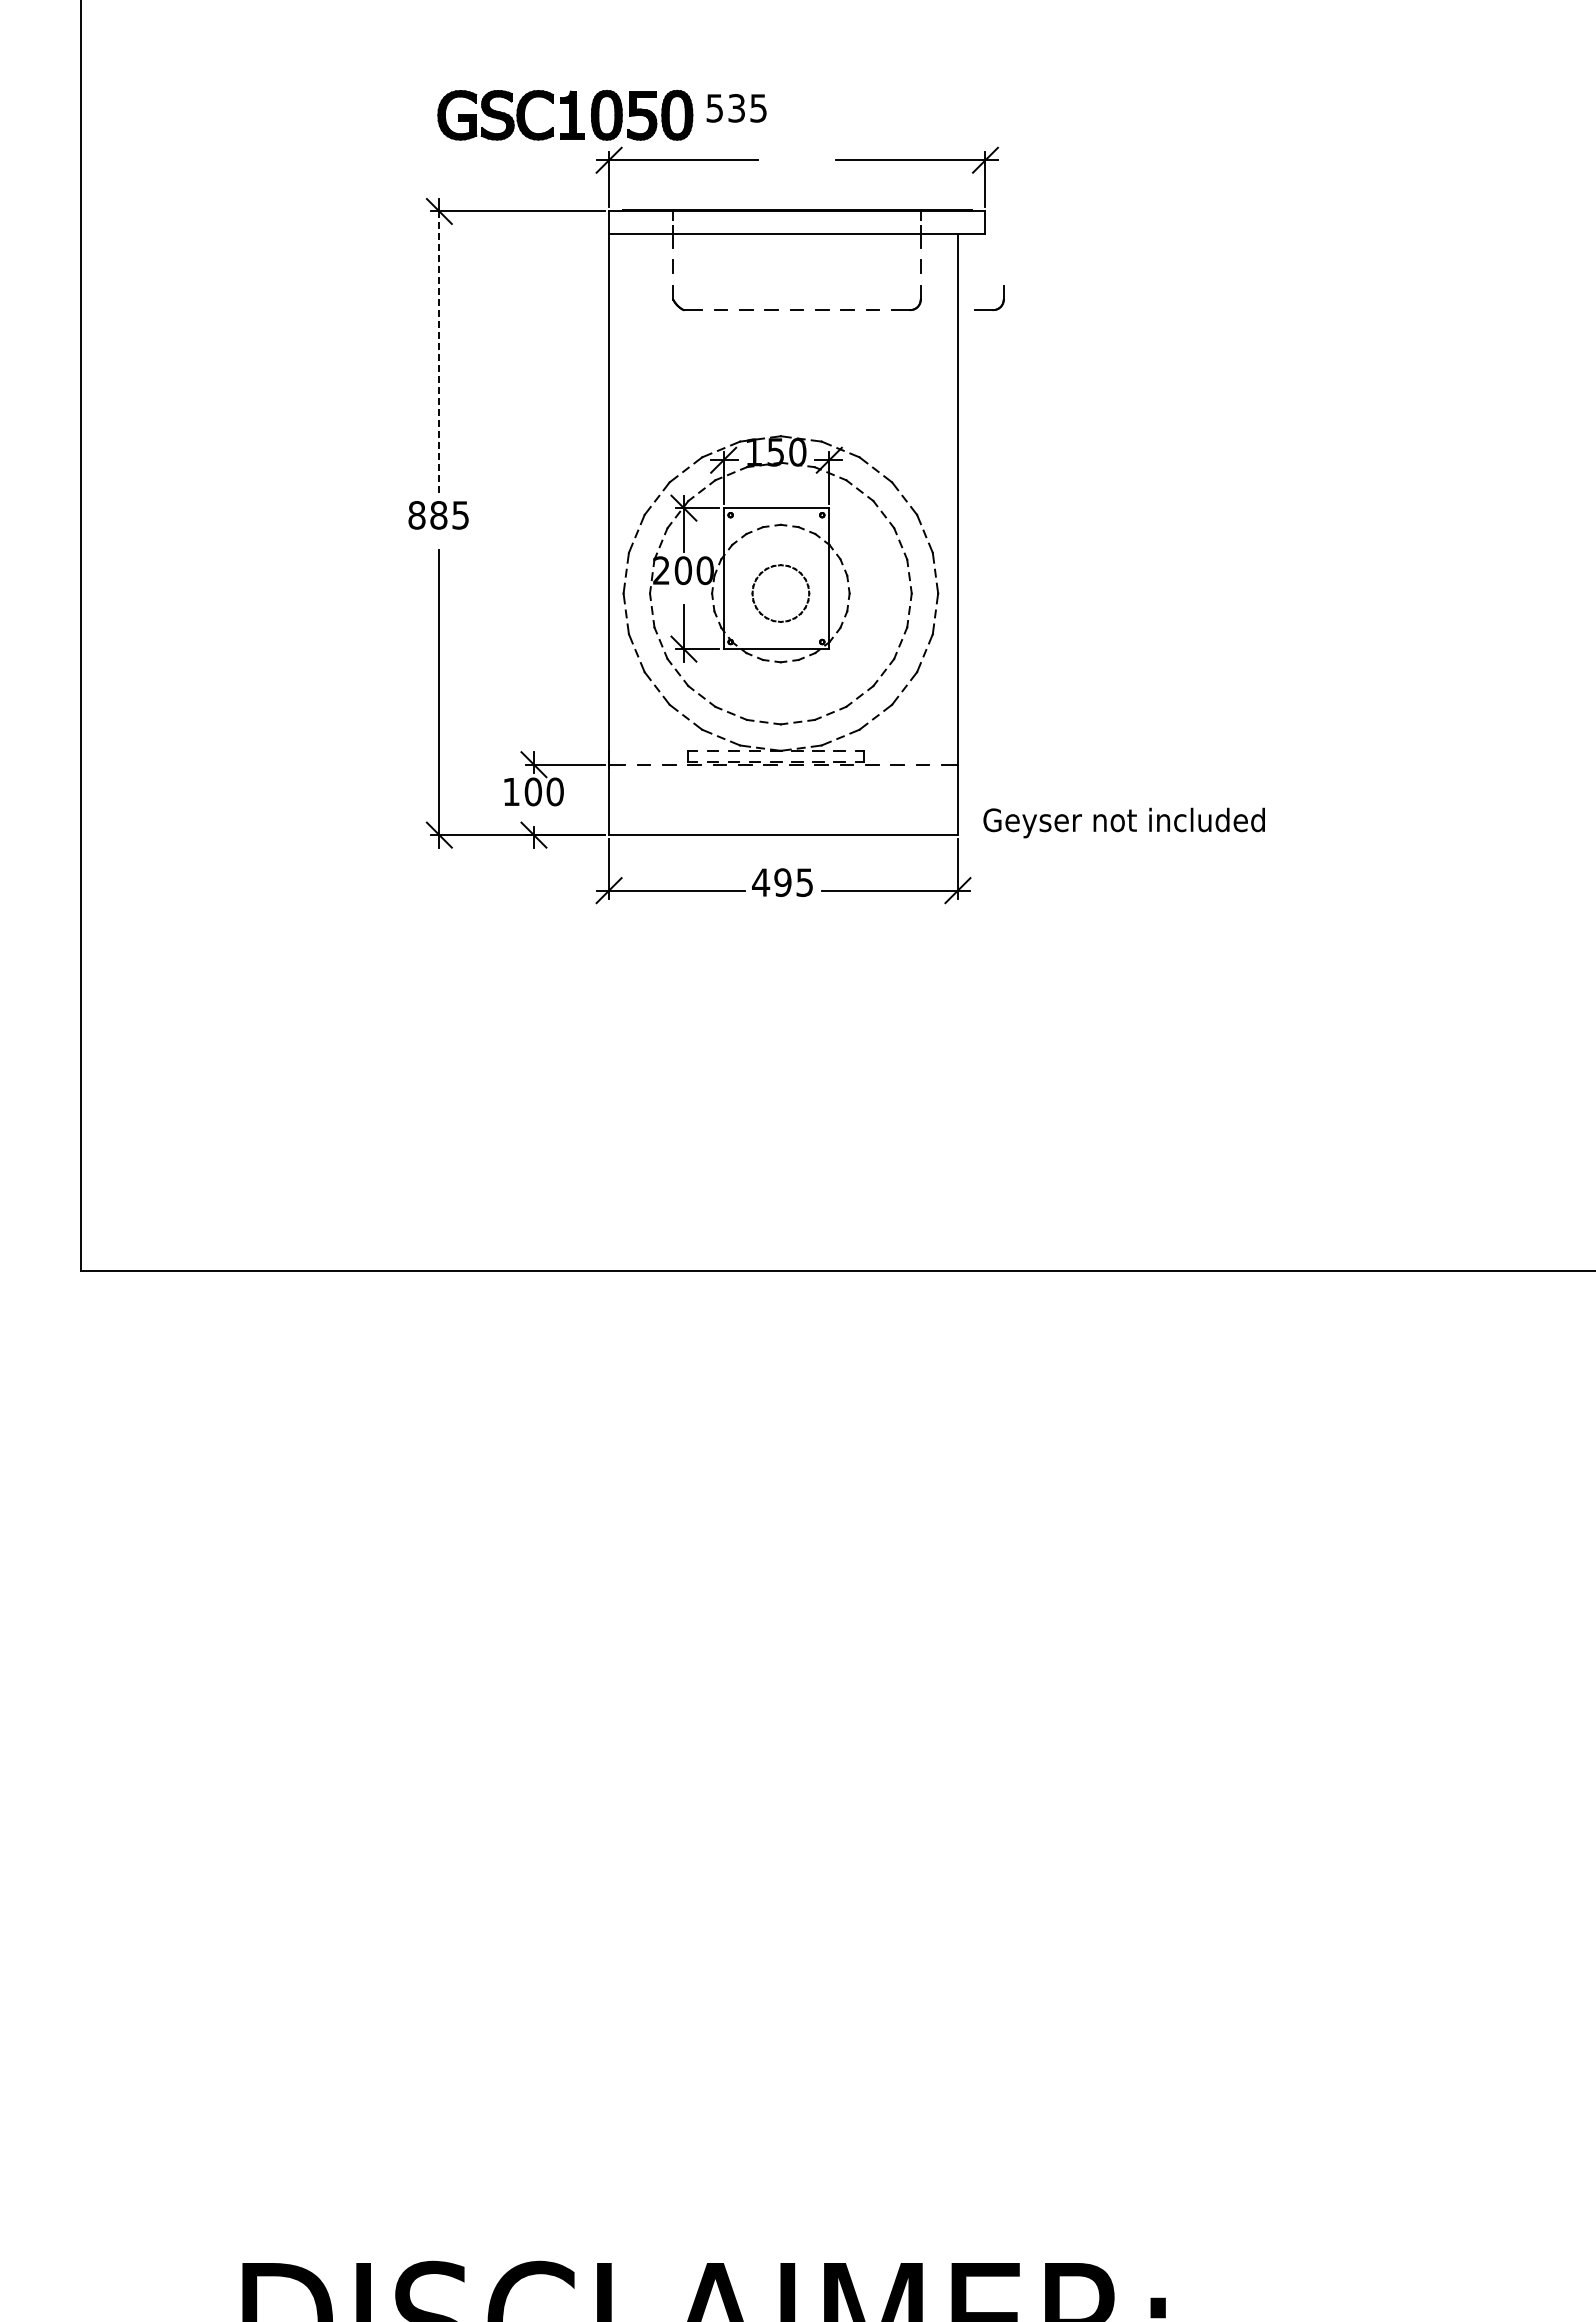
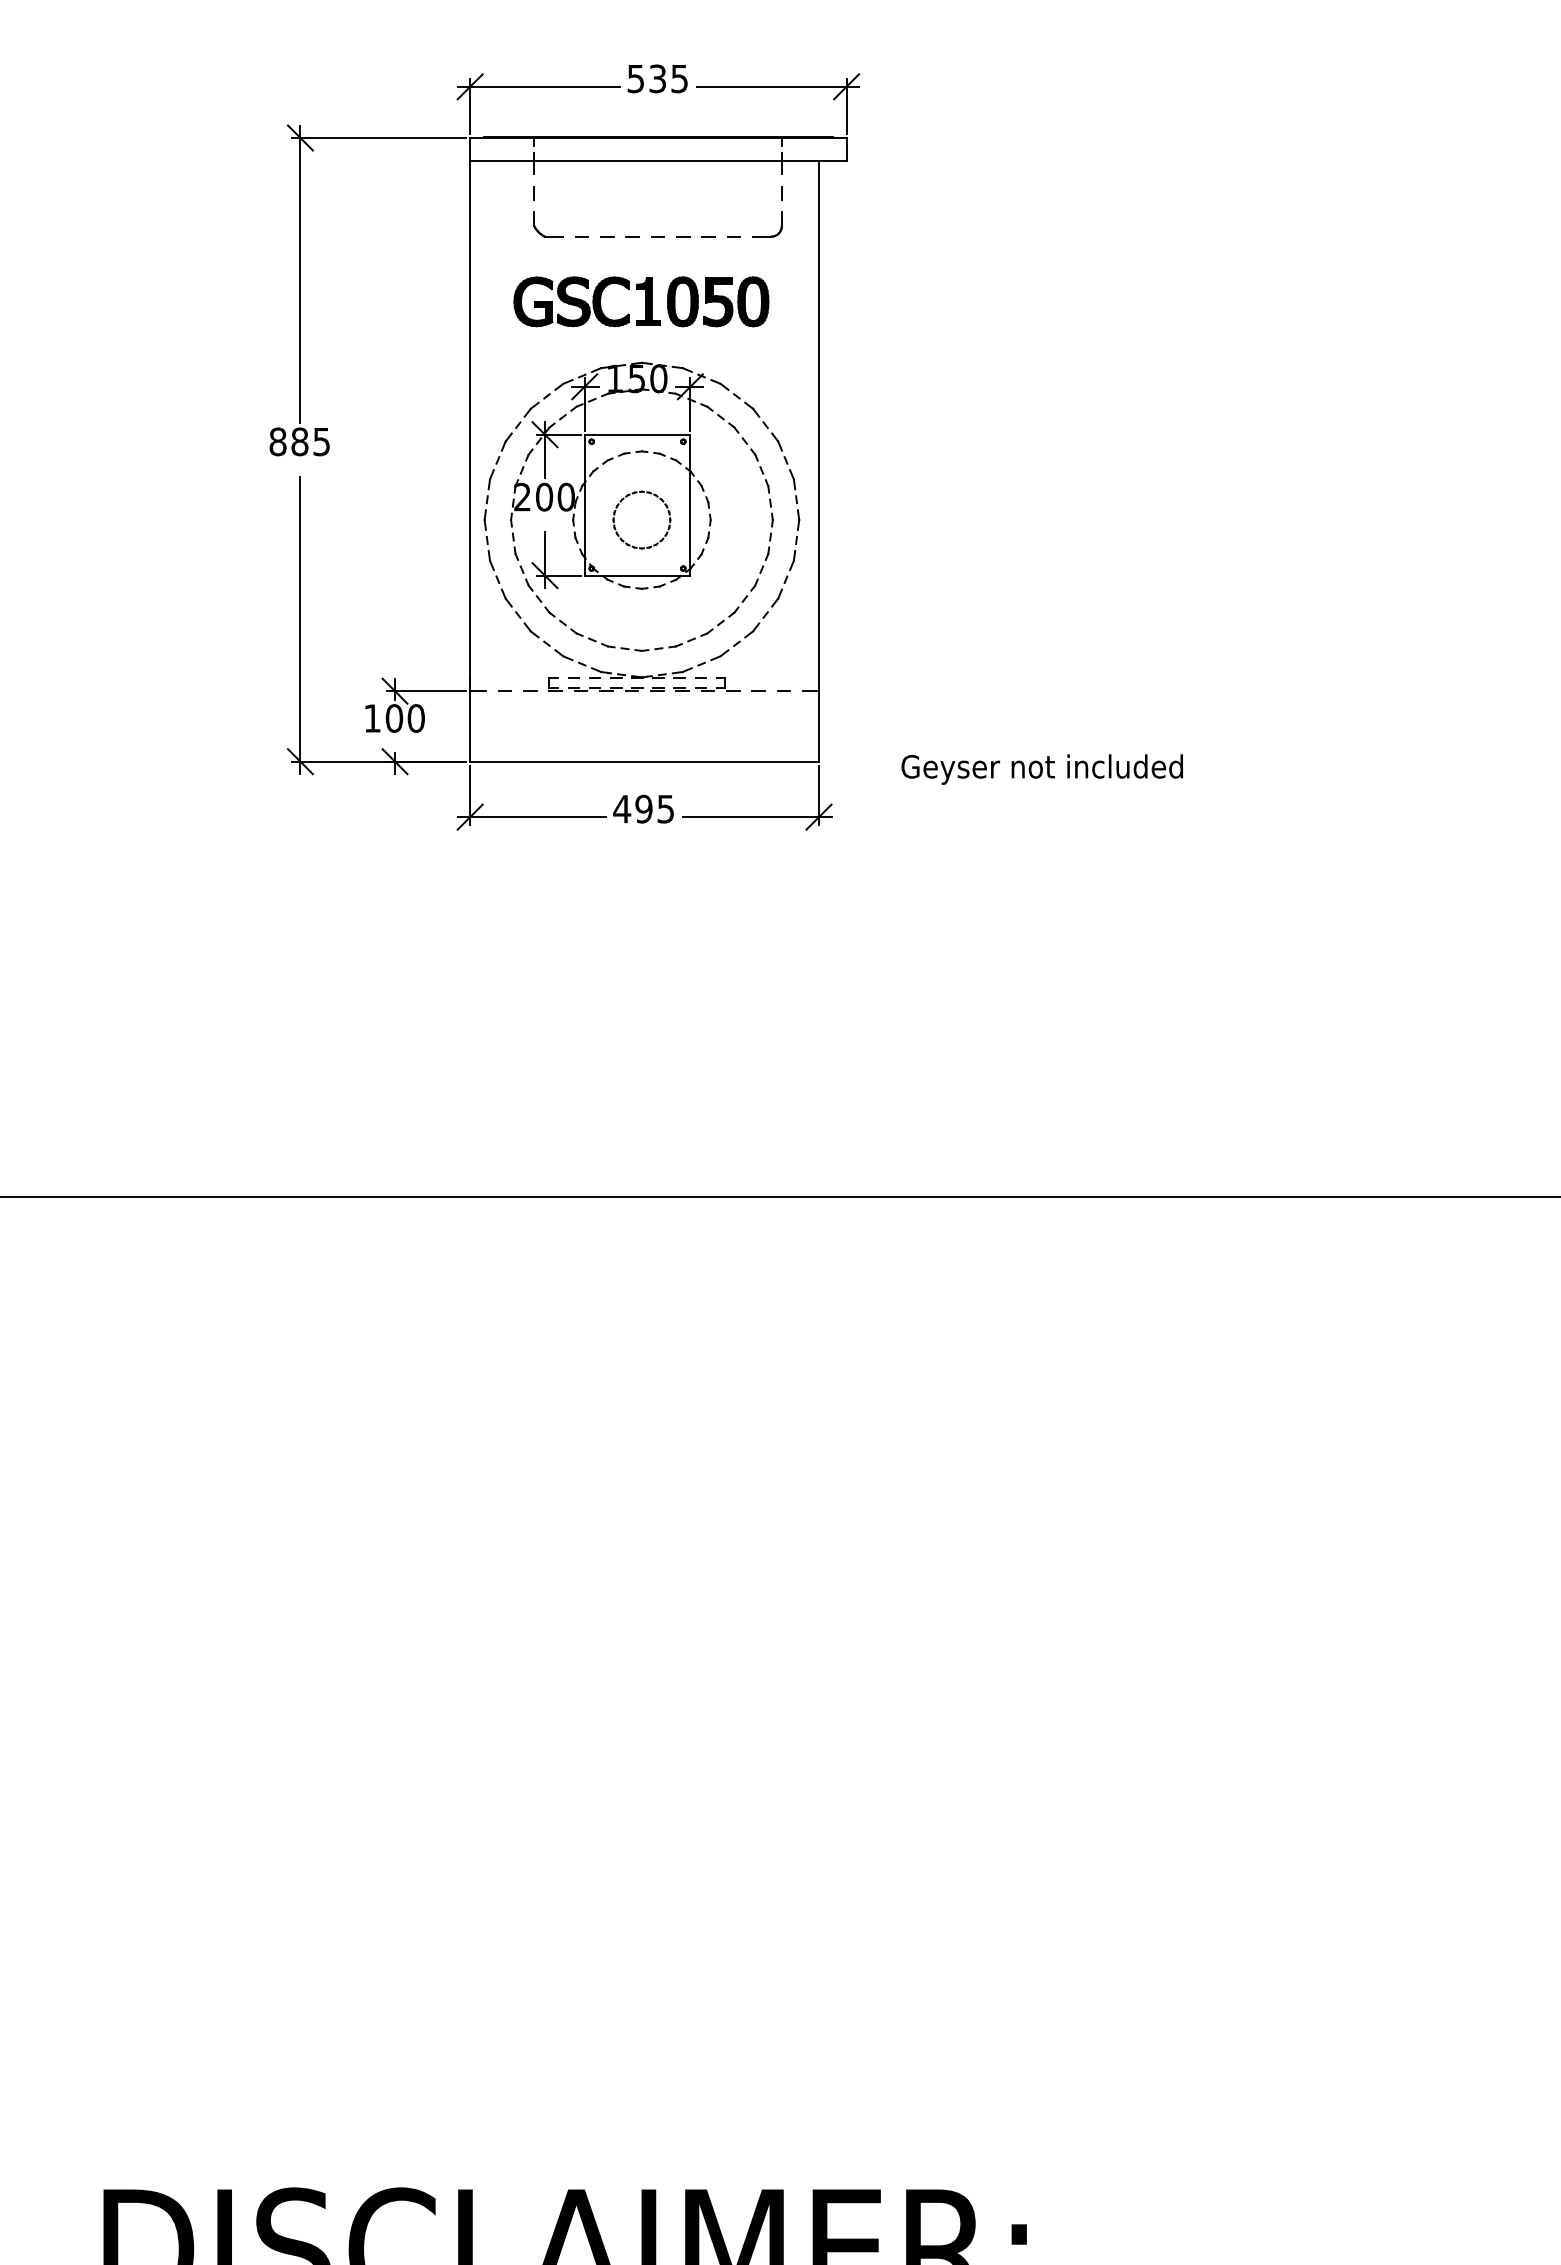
text: (736, 108) -> (657, 79), moved
part: (565, 114) -> (641, 301), moved
part: (989, 309) -> (850, 236), removed
line: (439, 353) -> (300, 280), dashed -> solid
text: (1123, 822) -> (1041, 769), moved

